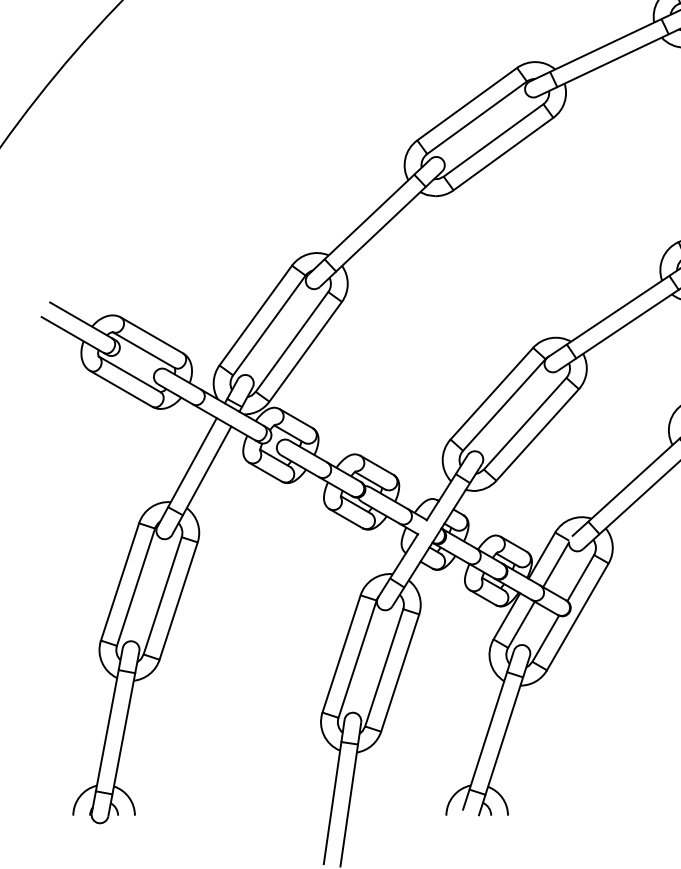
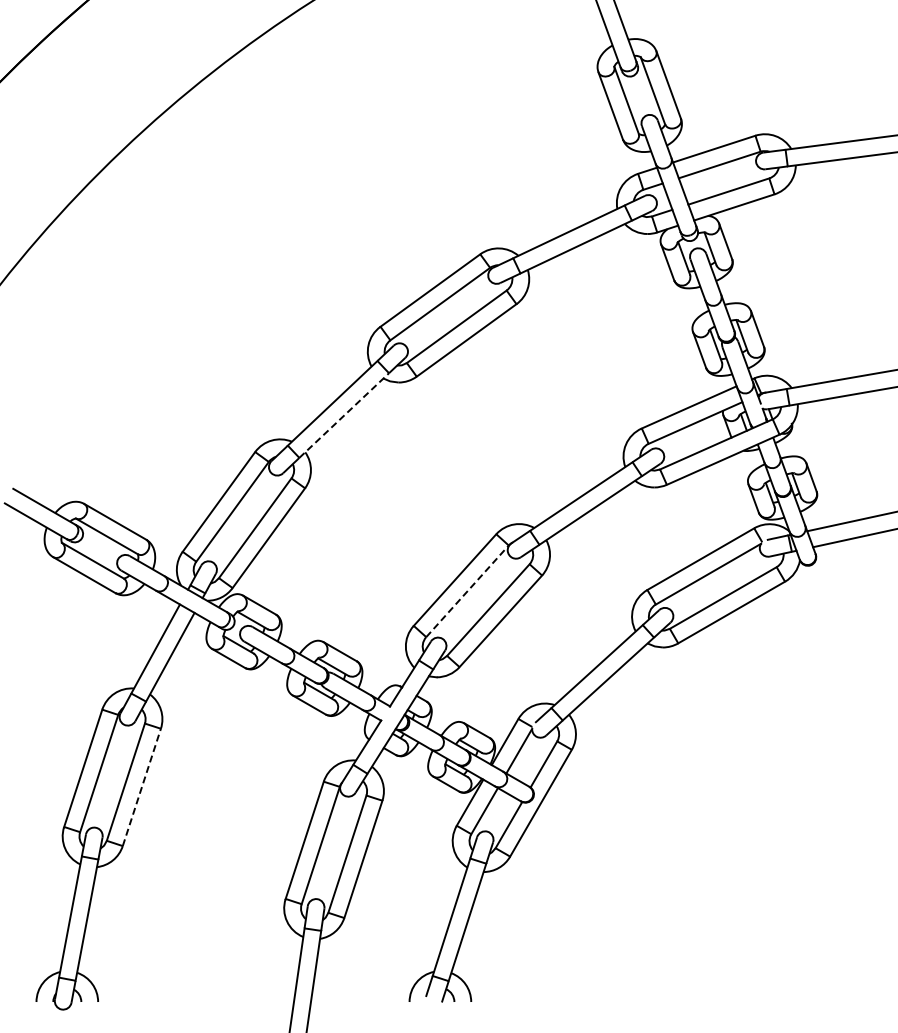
line: (381, 229) -> (344, 415), solid -> dashed
line: (504, 405) -> (467, 591), solid -> dashed
line: (178, 601) -> (141, 787), solid -> dashed

